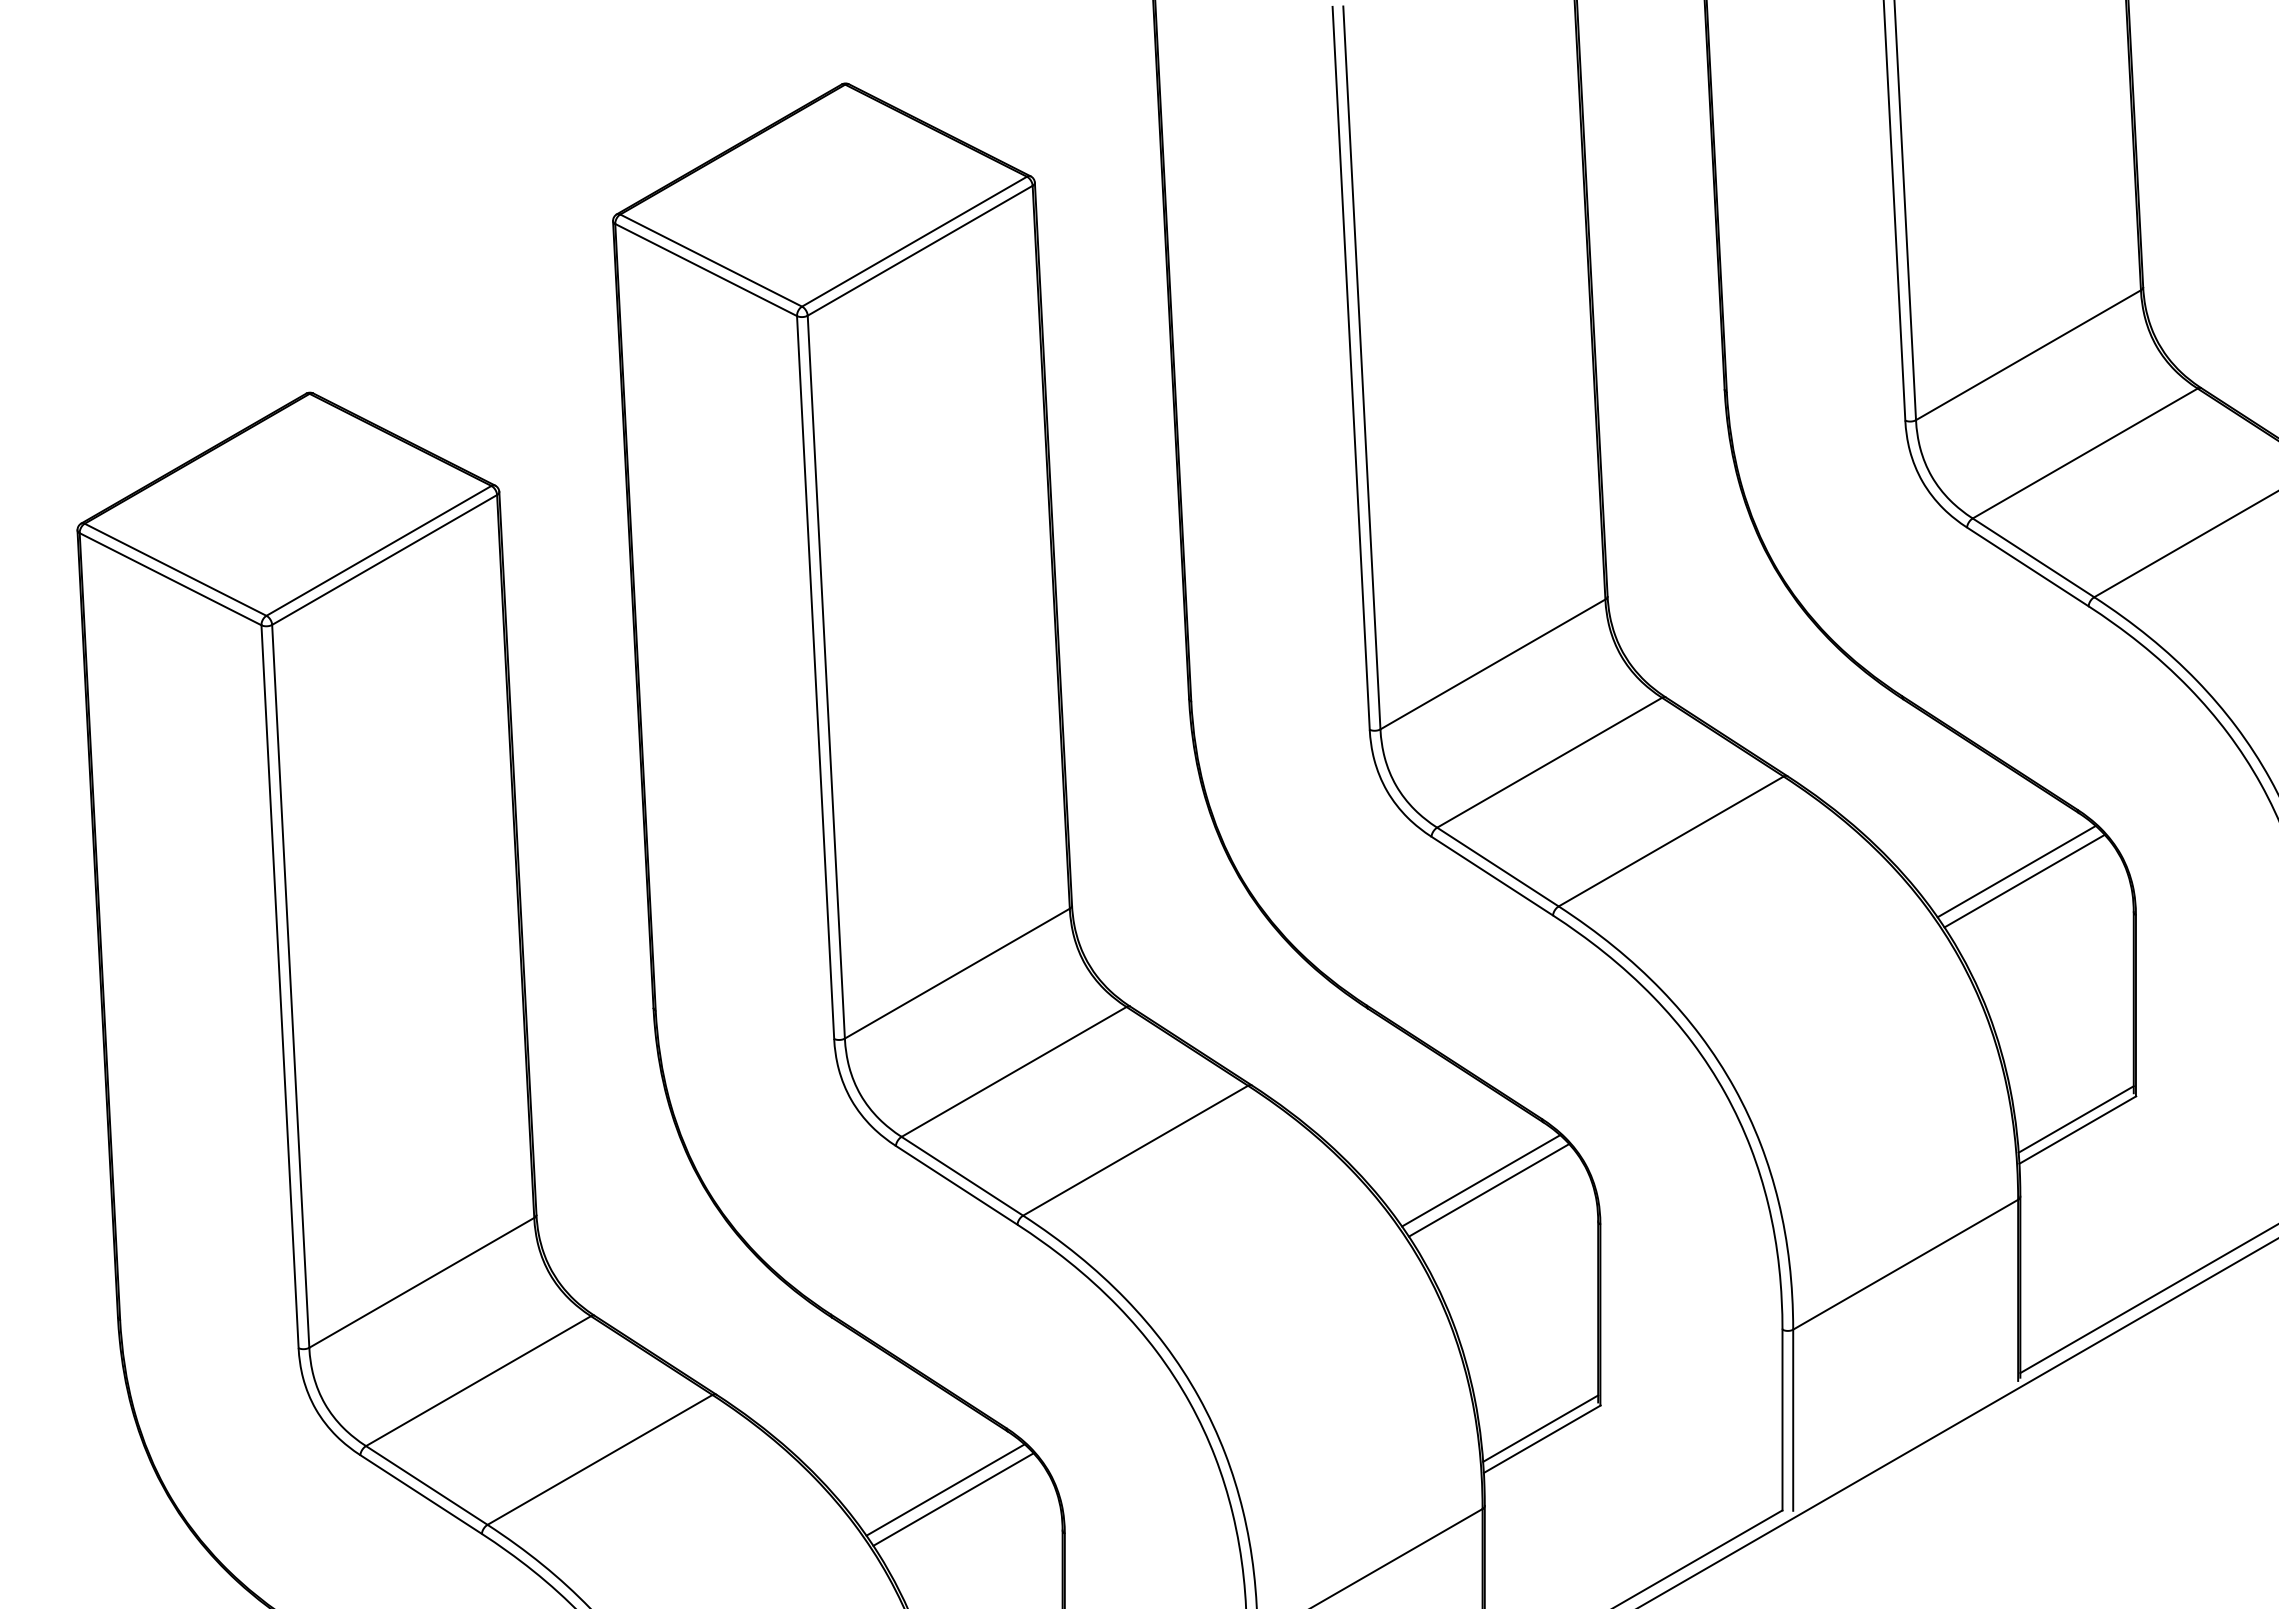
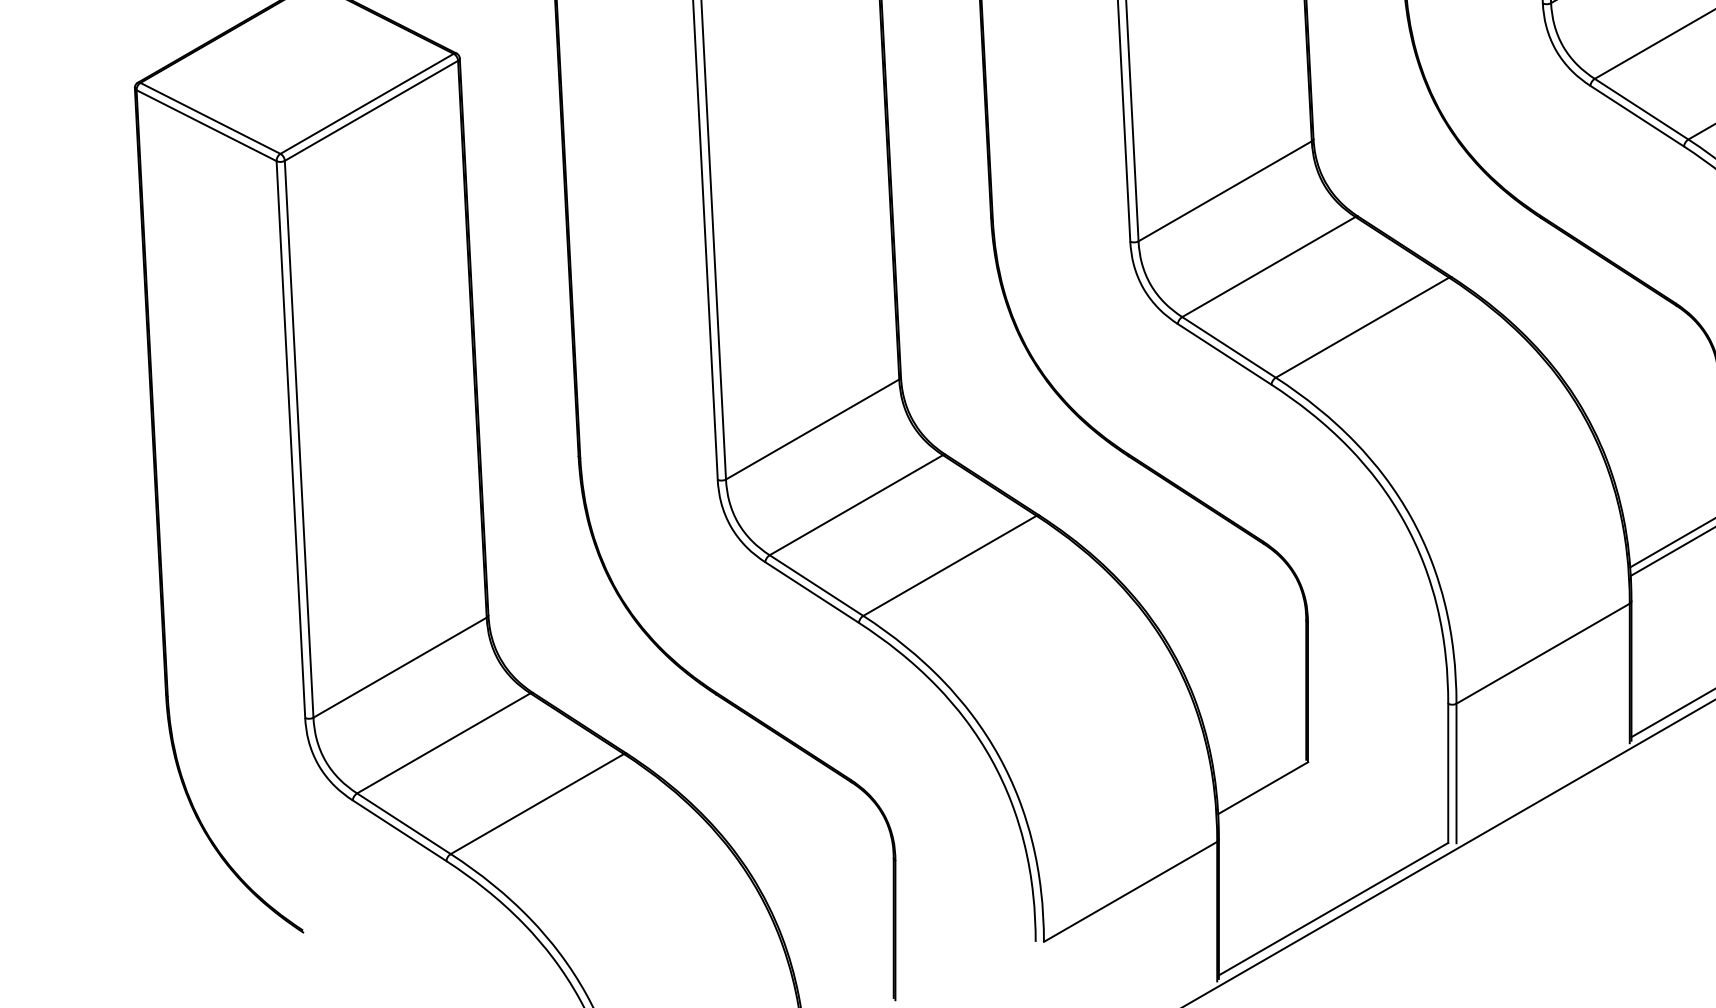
line: (2016, 871) -> (1628, 350), removed
line: (2024, 880) -> (1634, 357), removed
line: (1481, 1180) -> (1216, 588), removed
line: (1488, 1190) -> (1221, 596), removed
line: (1540, 1428) -> (1261, 779), removed
line: (945, 1489) -> (803, 826), removed
line: (953, 1499) -> (809, 834), removed

